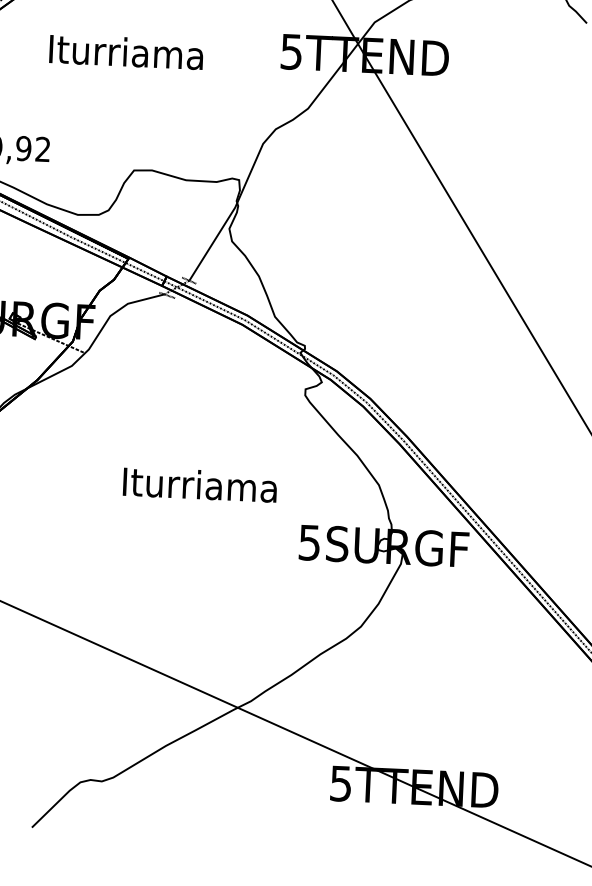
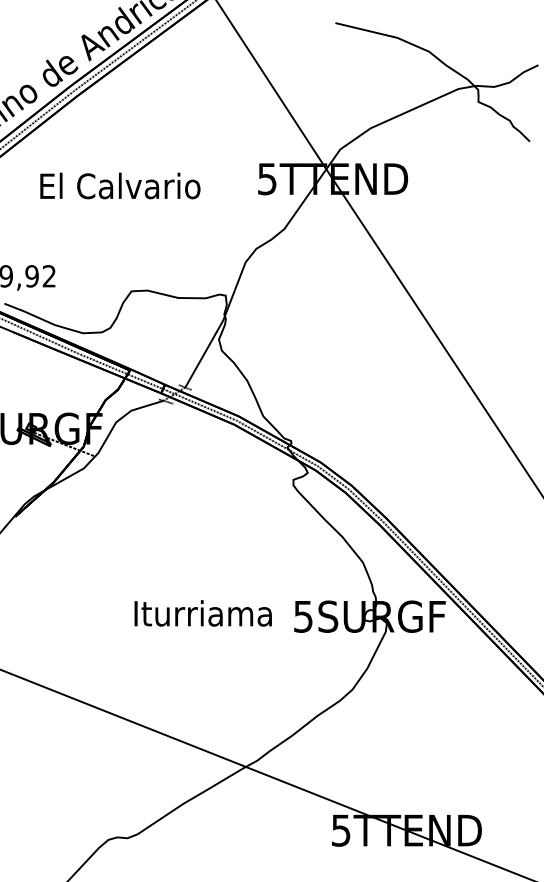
text: (127, 51) -> (120, 185), Iturriama -> El Calvario
text: (199, 484) -> (202, 613), moved

